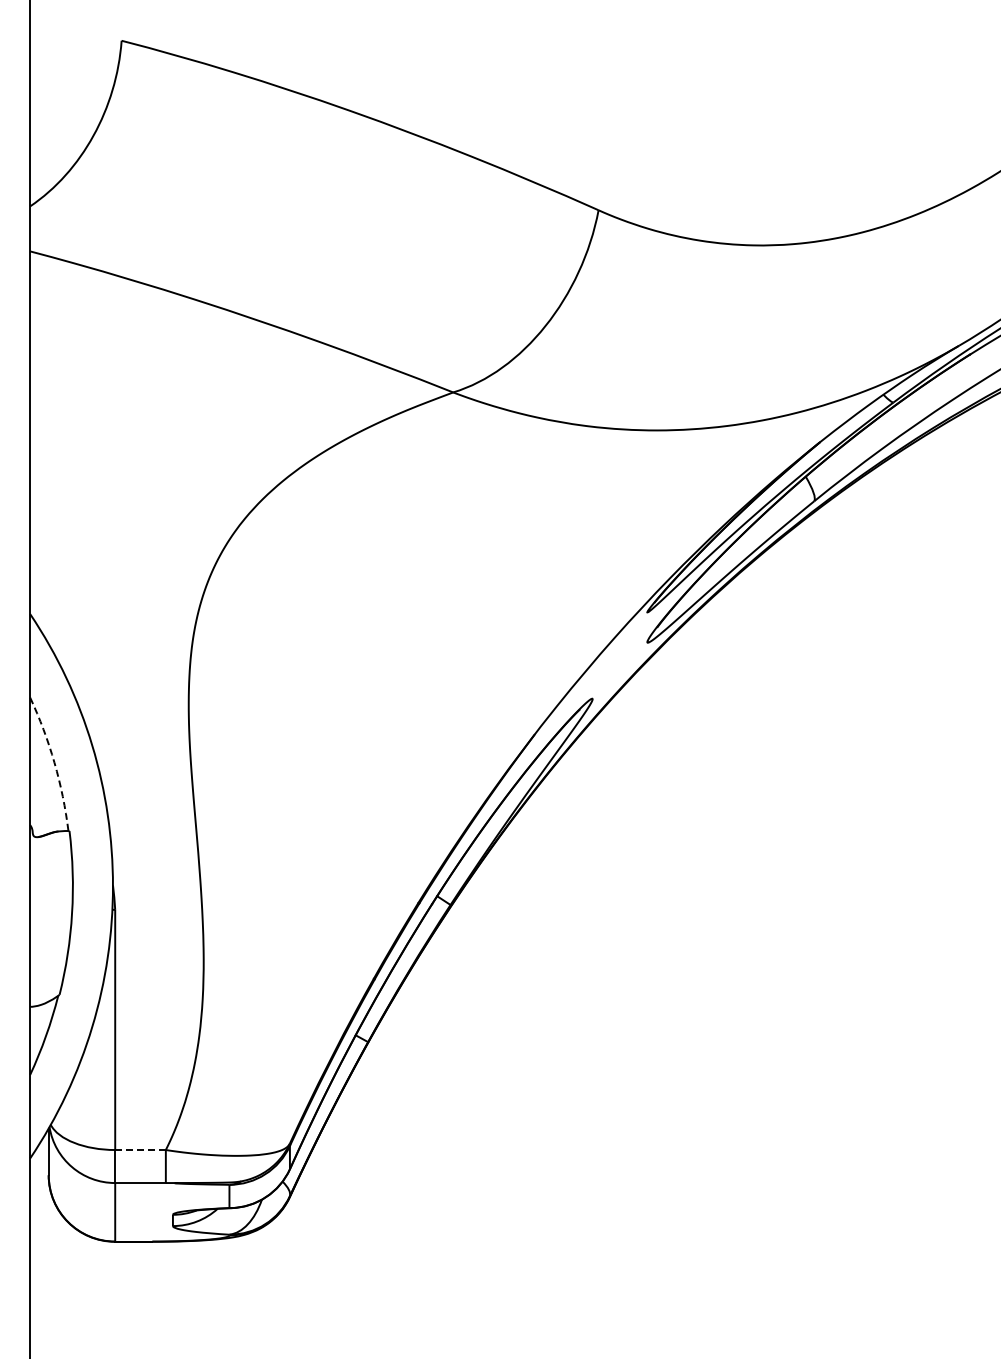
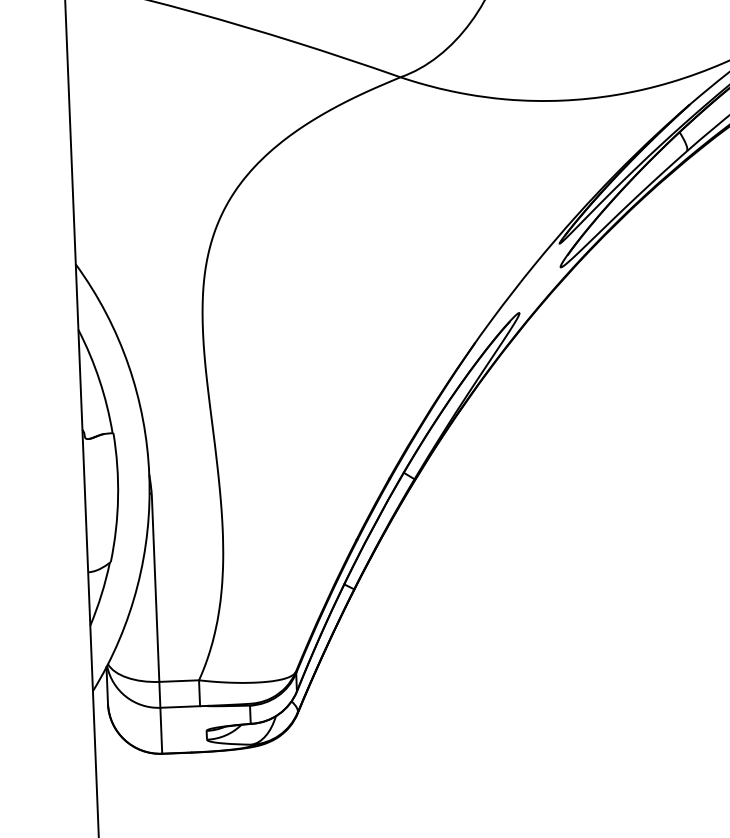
arc: (54, 762) -> (99, 379), dashed -> solid
line: (140, 1150) -> (179, 681), dashed -> solid

